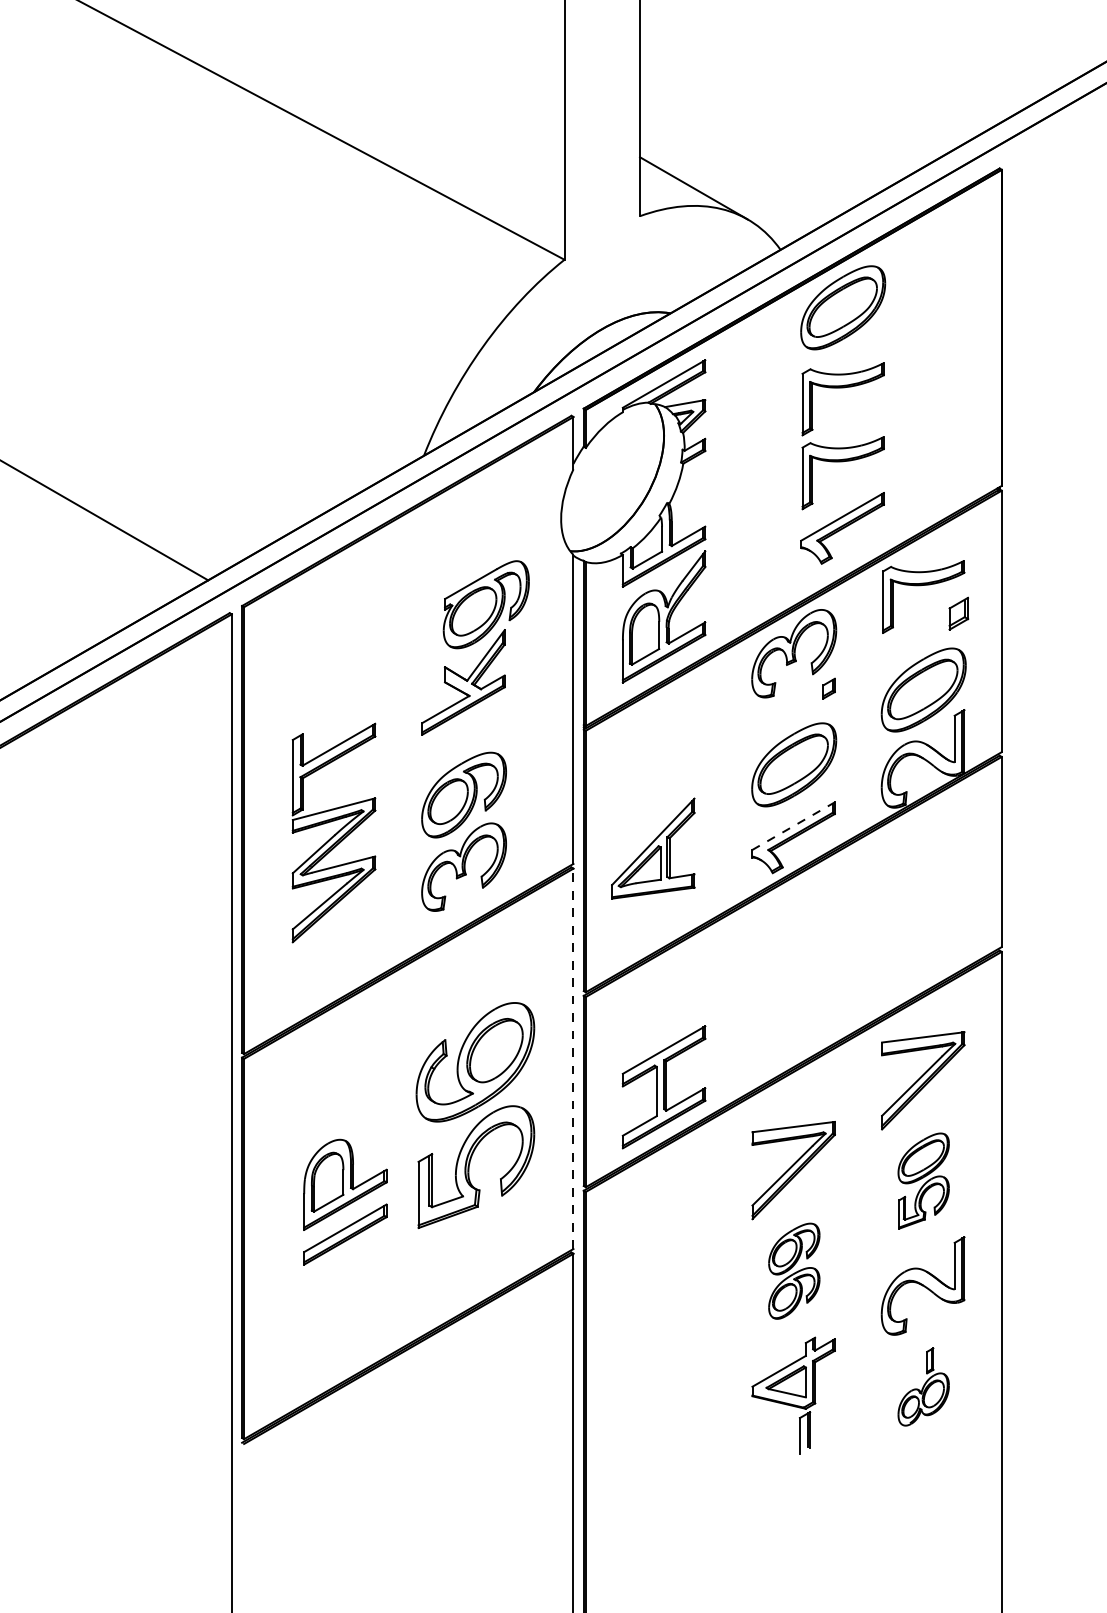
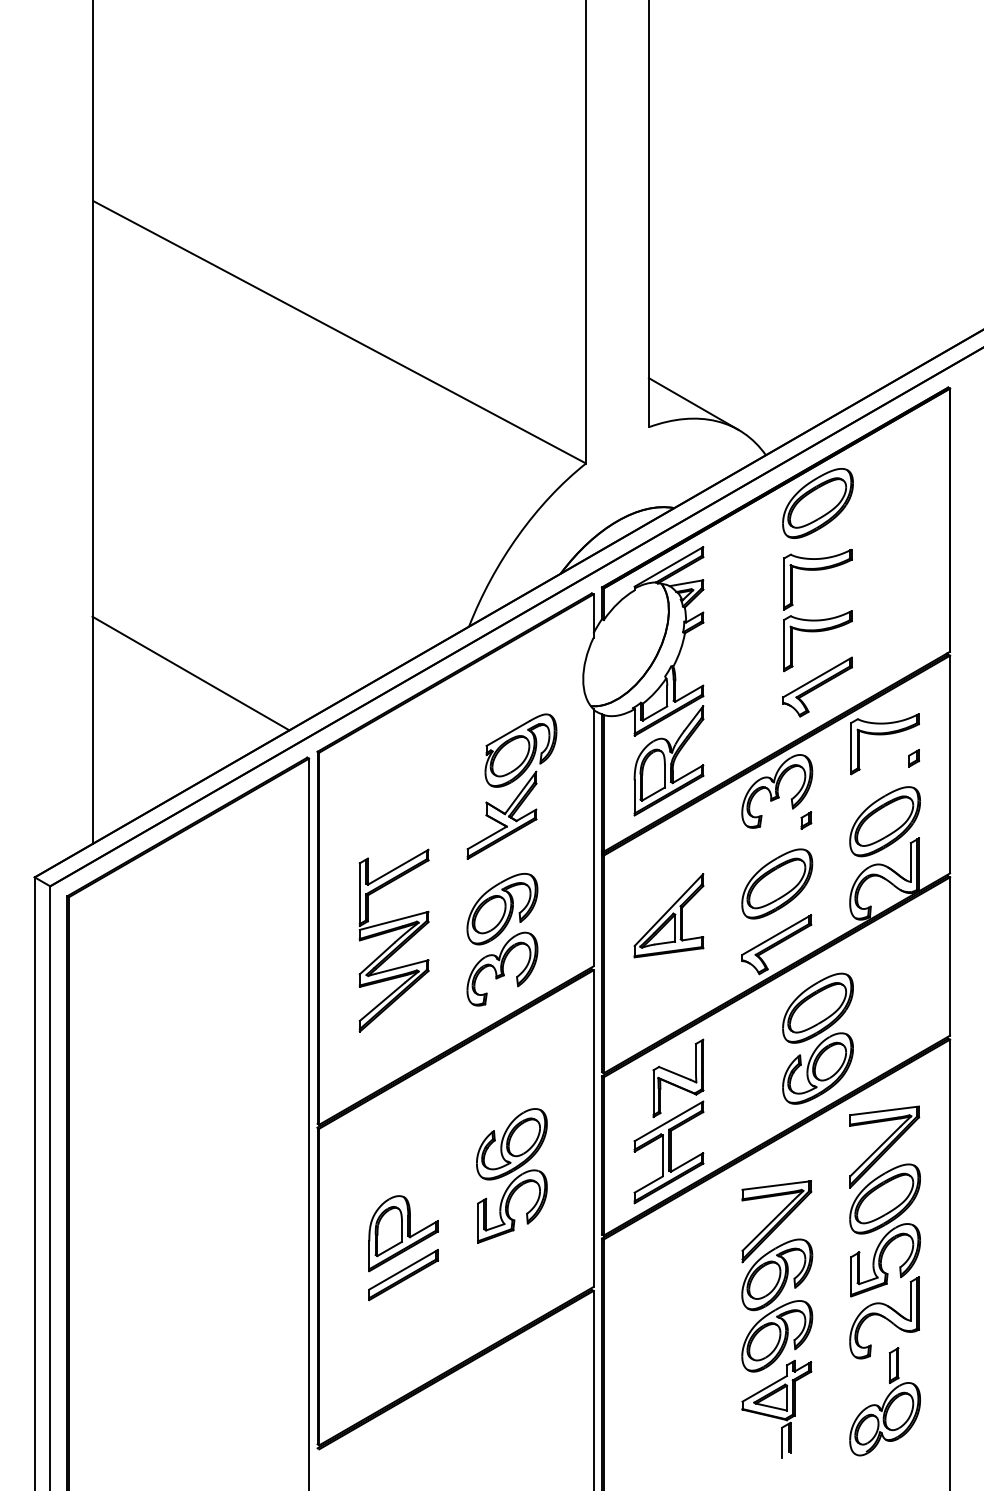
part: (957, 614) -> (913, 758), size x0.62
line: (793, 826) -> (776, 935), dashed -> solid
part: (652, 848) -> (668, 915), moved
part: (842, 950) -> (817, 1038), added
part: (675, 998) -> (678, 1078), added
line: (573, 1058) -> (593, 1128), dashed -> solid
part: (474, 1115) -> (511, 1175), size x0.71
part: (923, 1181) -> (884, 1230), size x1.67
part: (794, 1271) -> (777, 1305), size x1.67
part: (923, 1386) -> (884, 1401), size x1.67

